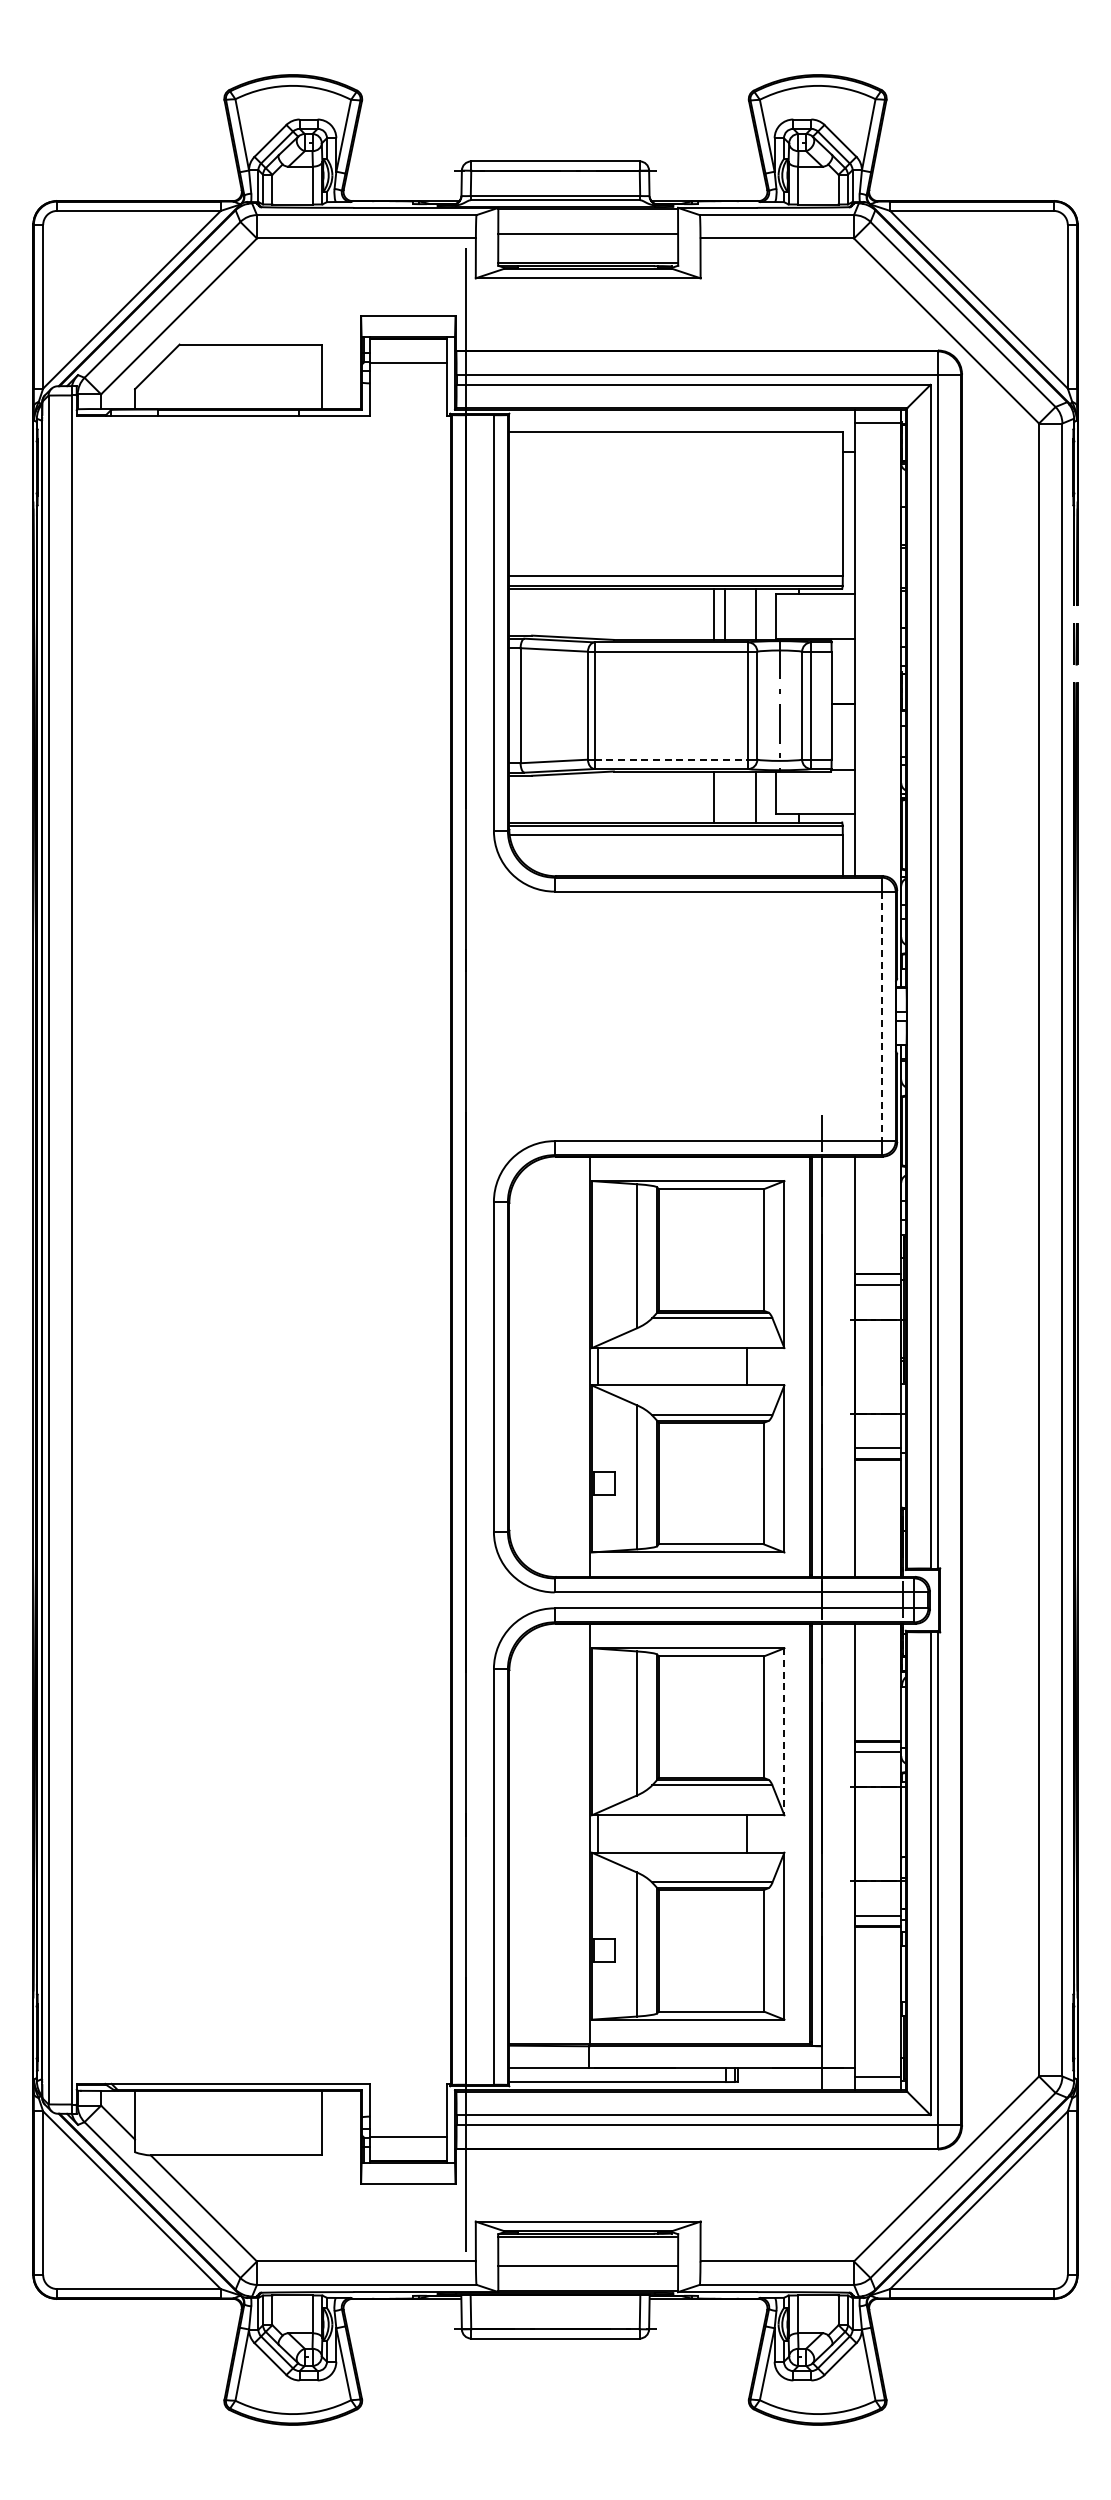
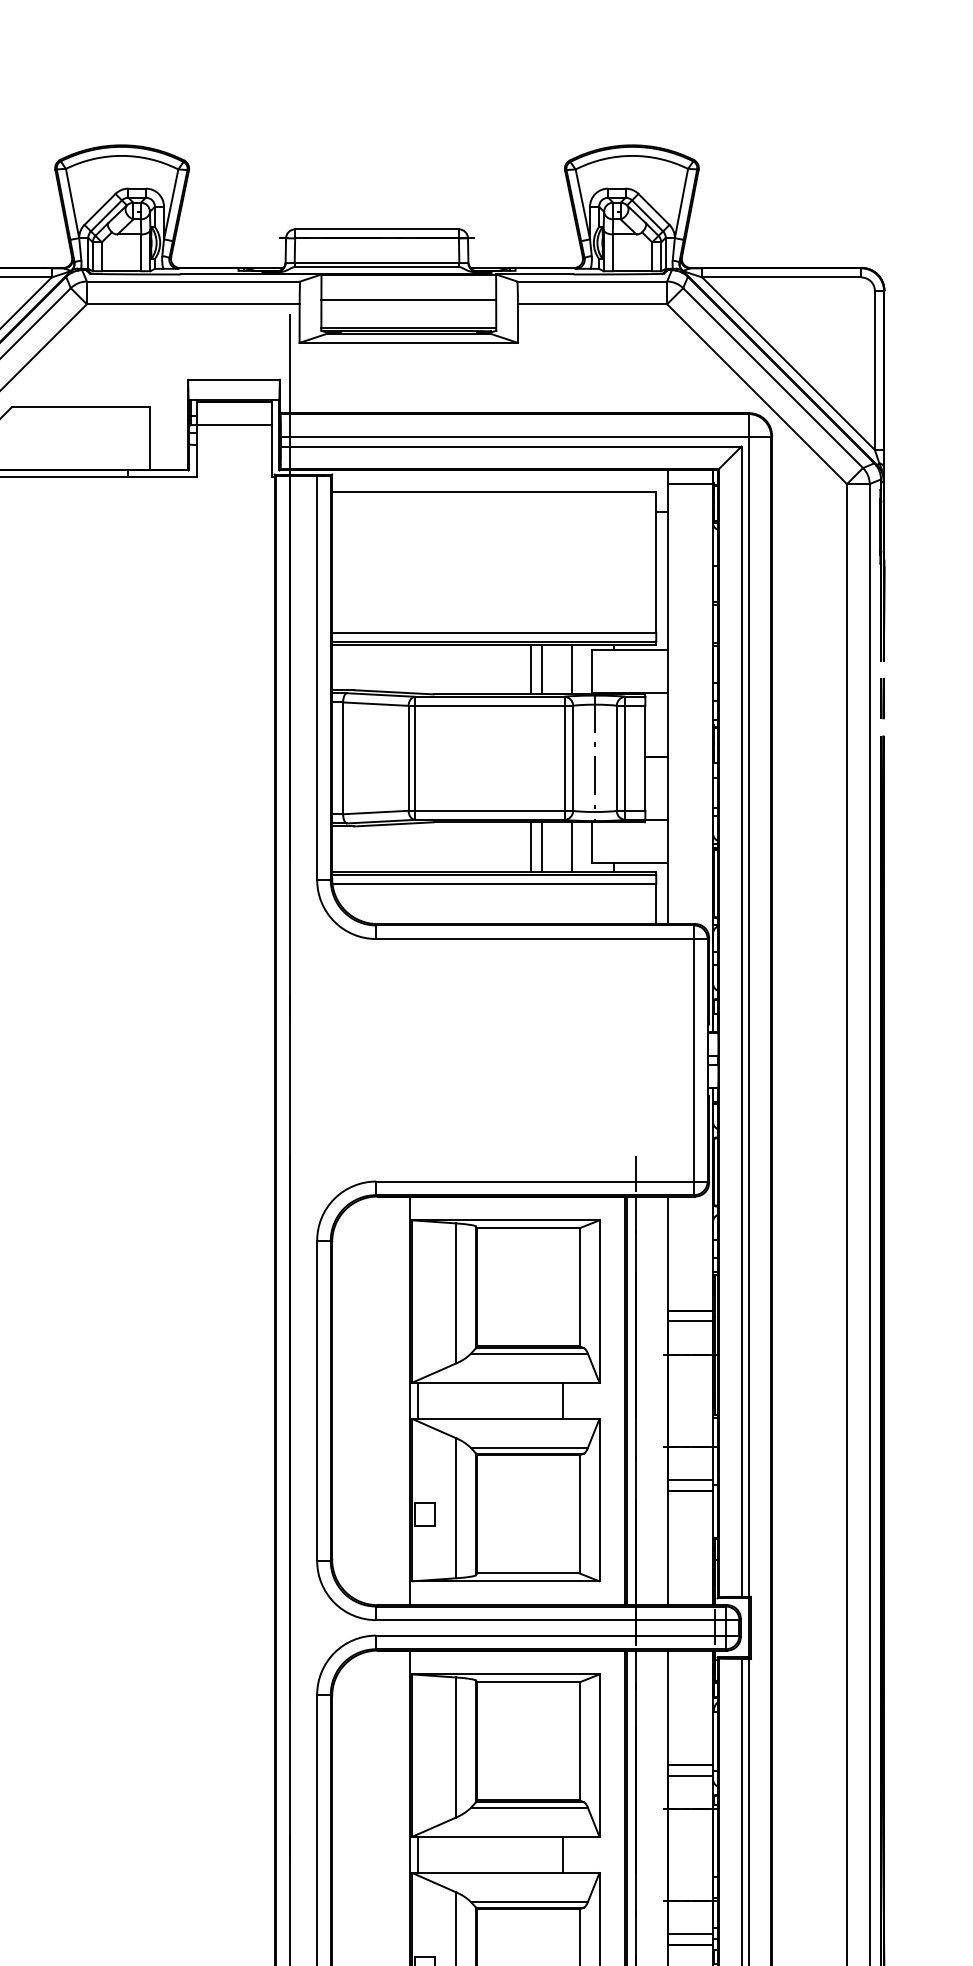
line: (671, 759) -> (489, 810), dashed -> solid
line: (725, 796) -> (542, 846), added
line: (881, 1016) -> (693, 1060), dashed -> solid
line: (784, 1731) -> (599, 1755), dashed -> solid

